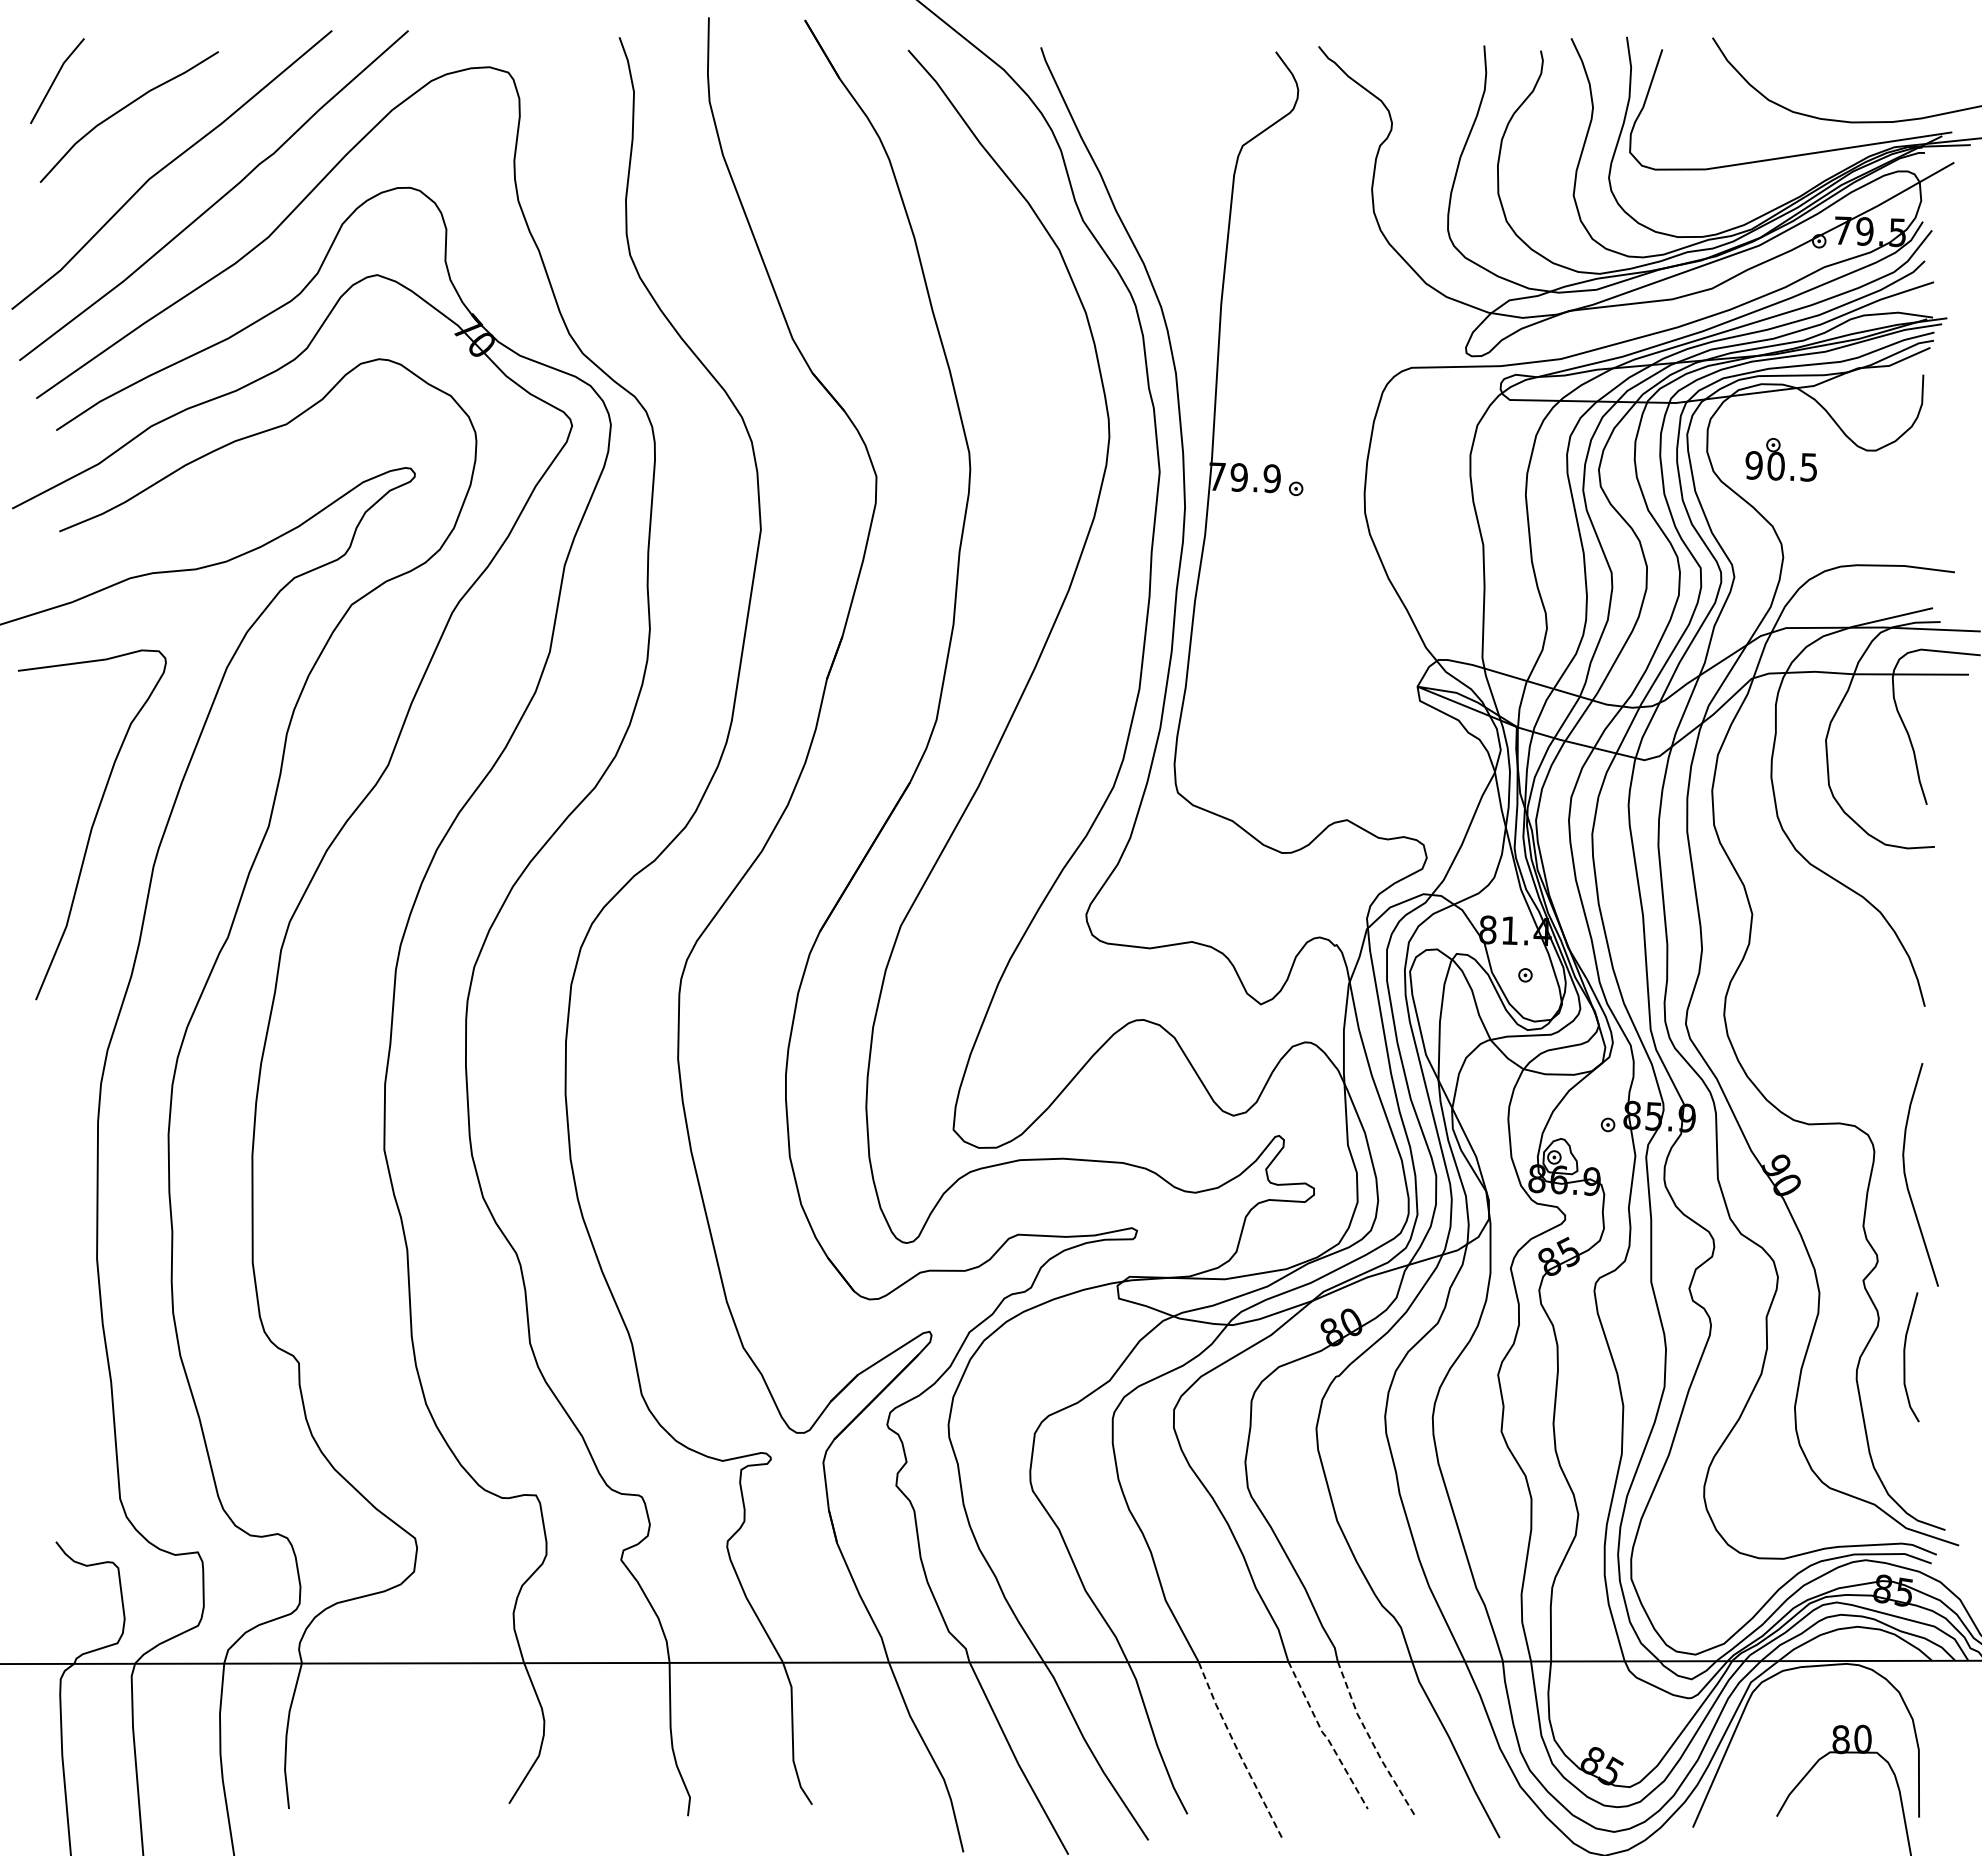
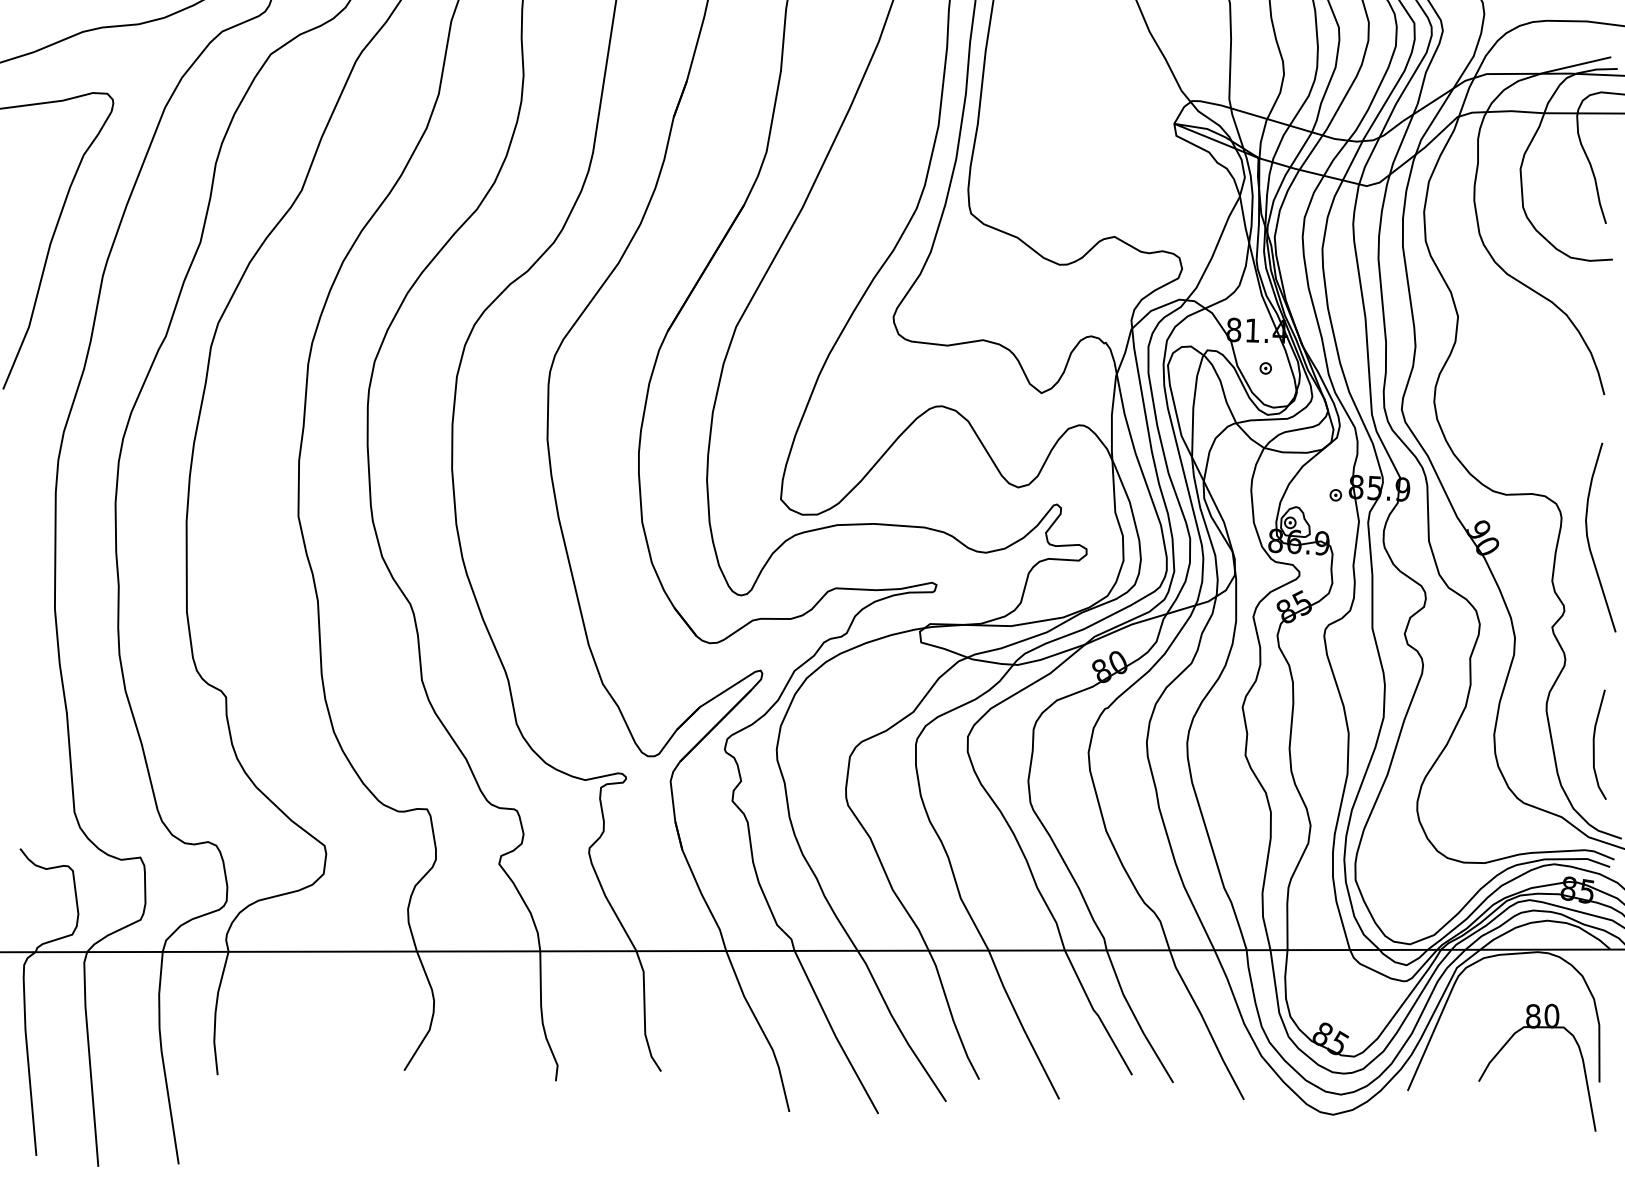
curve: (1905, 1357) -> (1594, 744), moved
line: (1325, 1736) -> (1096, 1013), dashed -> solid
line: (1372, 1742) -> (1136, 1018), dashed -> solid
line: (1237, 1750) -> (1021, 1025), dashed -> solid

